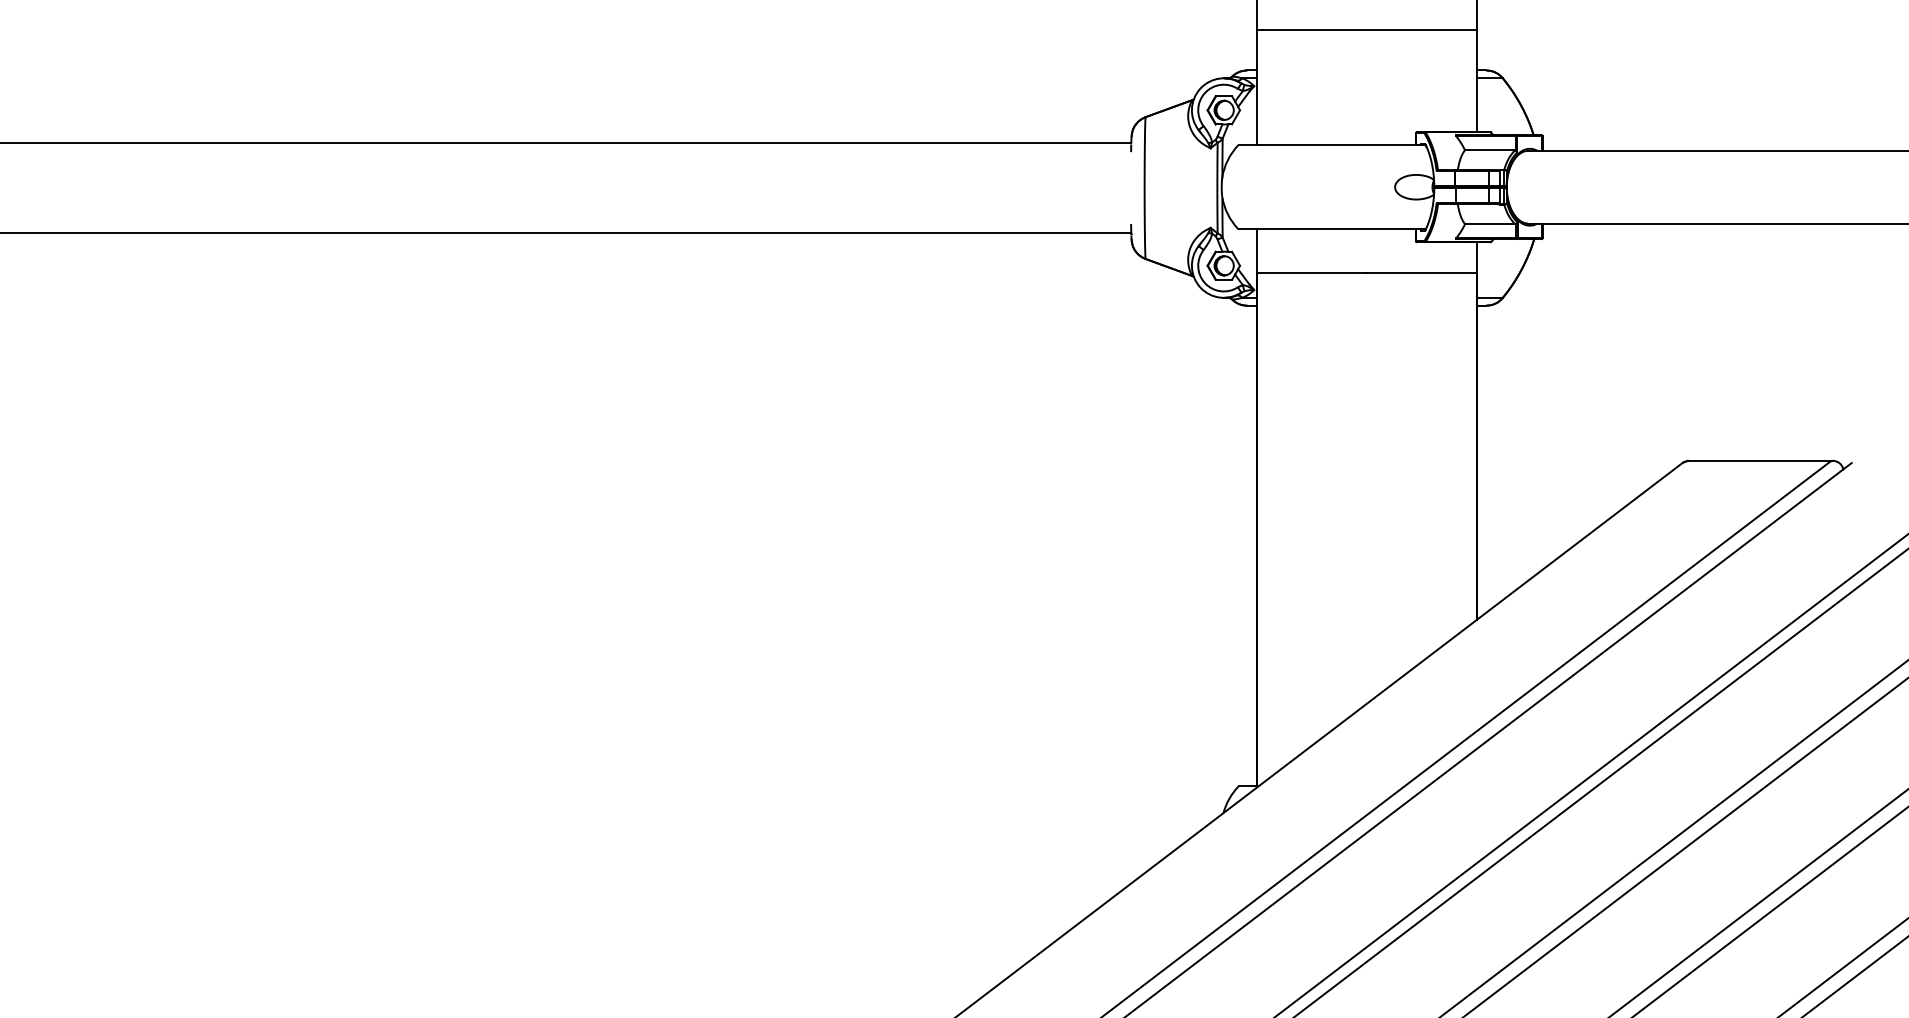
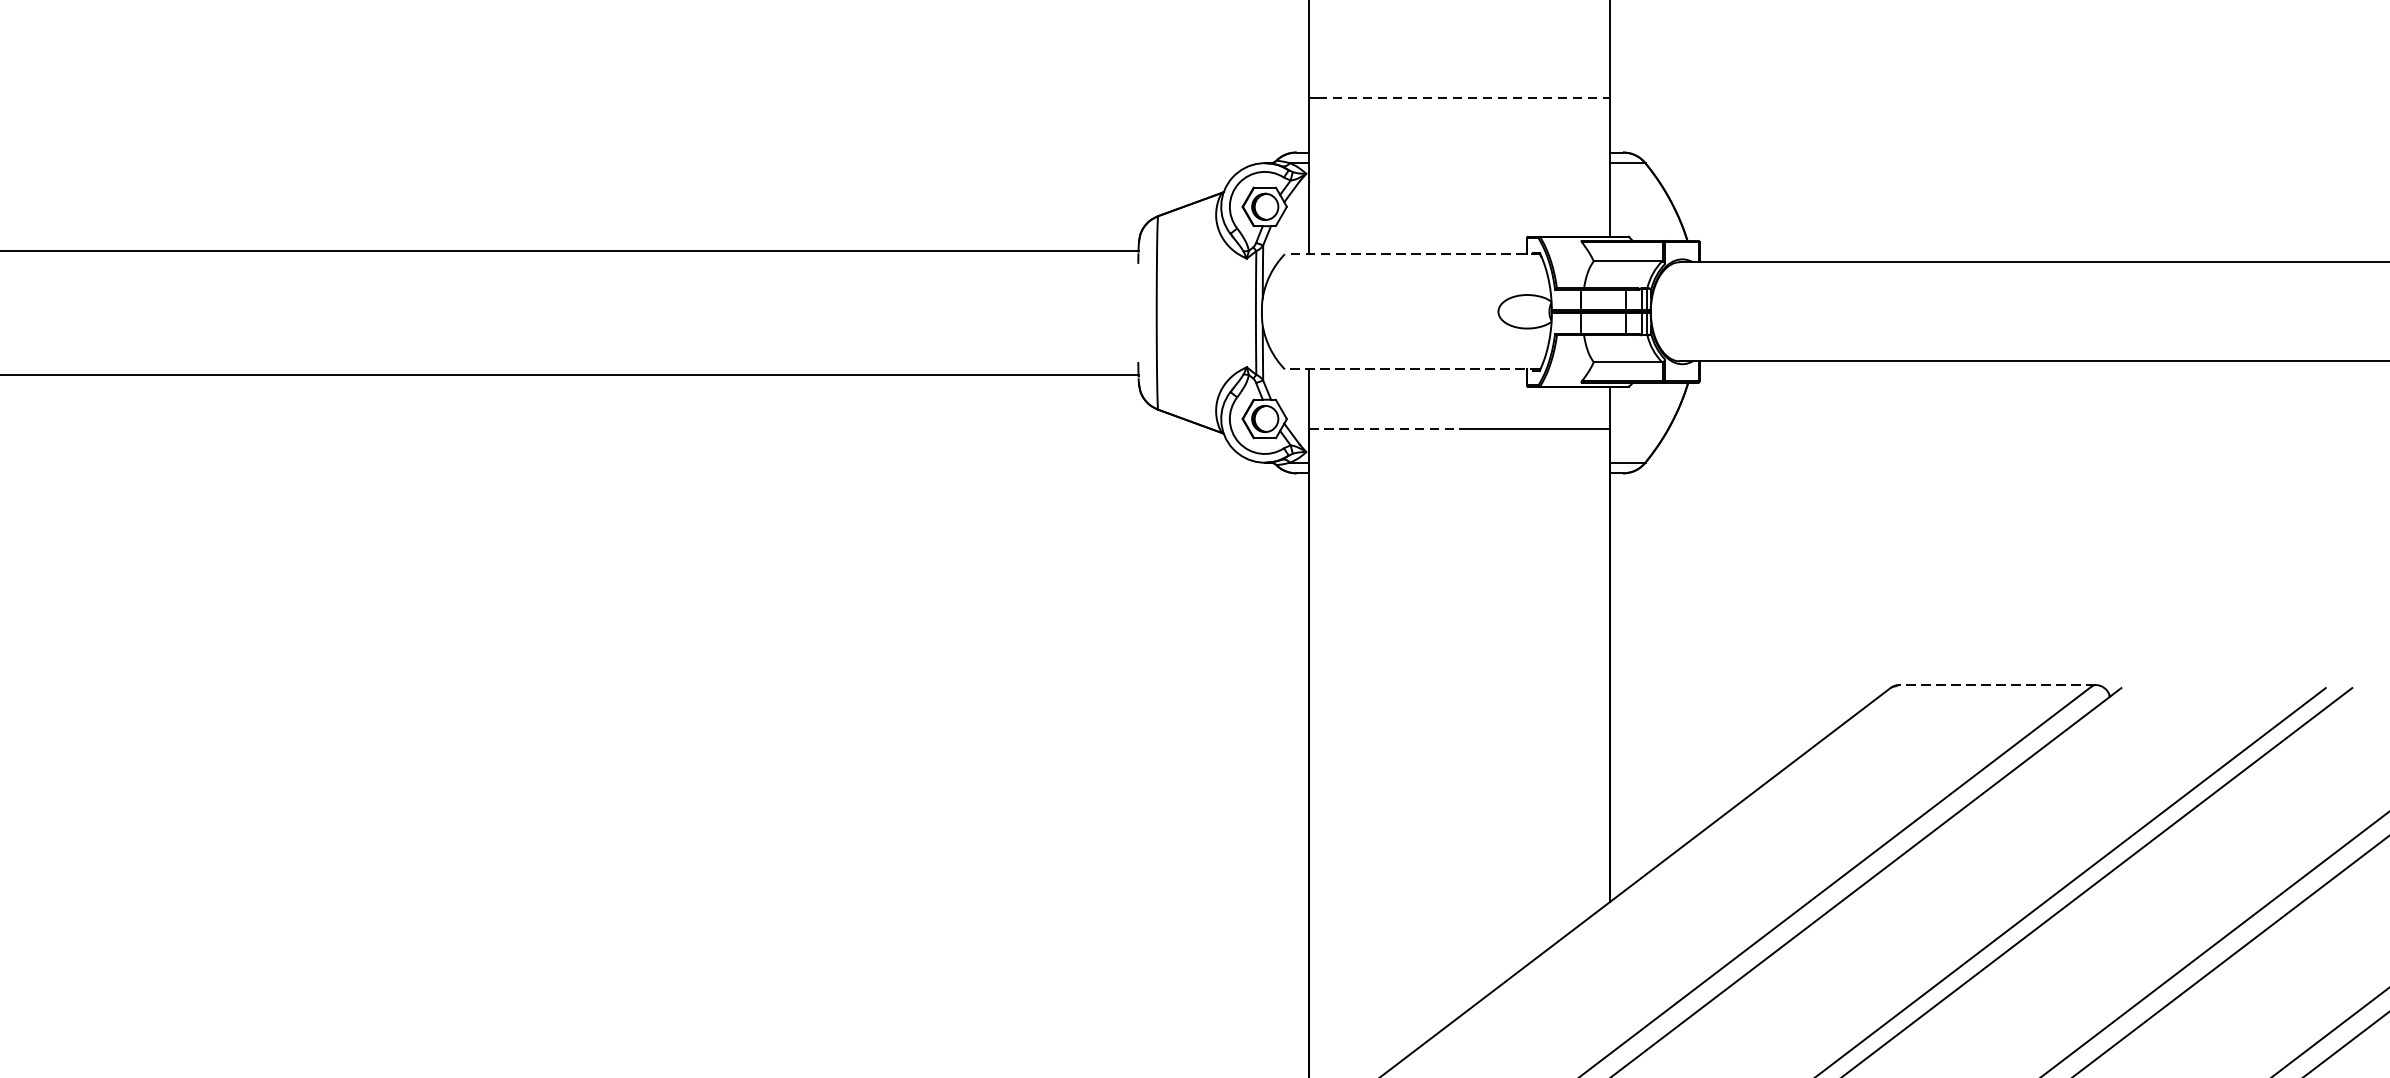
line: (1370, 30) -> (1464, 97), solid -> dashed
line: (1332, 145) -> (1413, 254), solid -> dashed
line: (1331, 229) -> (1411, 369), solid -> dashed
line: (1312, 272) -> (1385, 428), solid -> dashed
line: (1760, 460) -> (1996, 684), solid -> dashed

